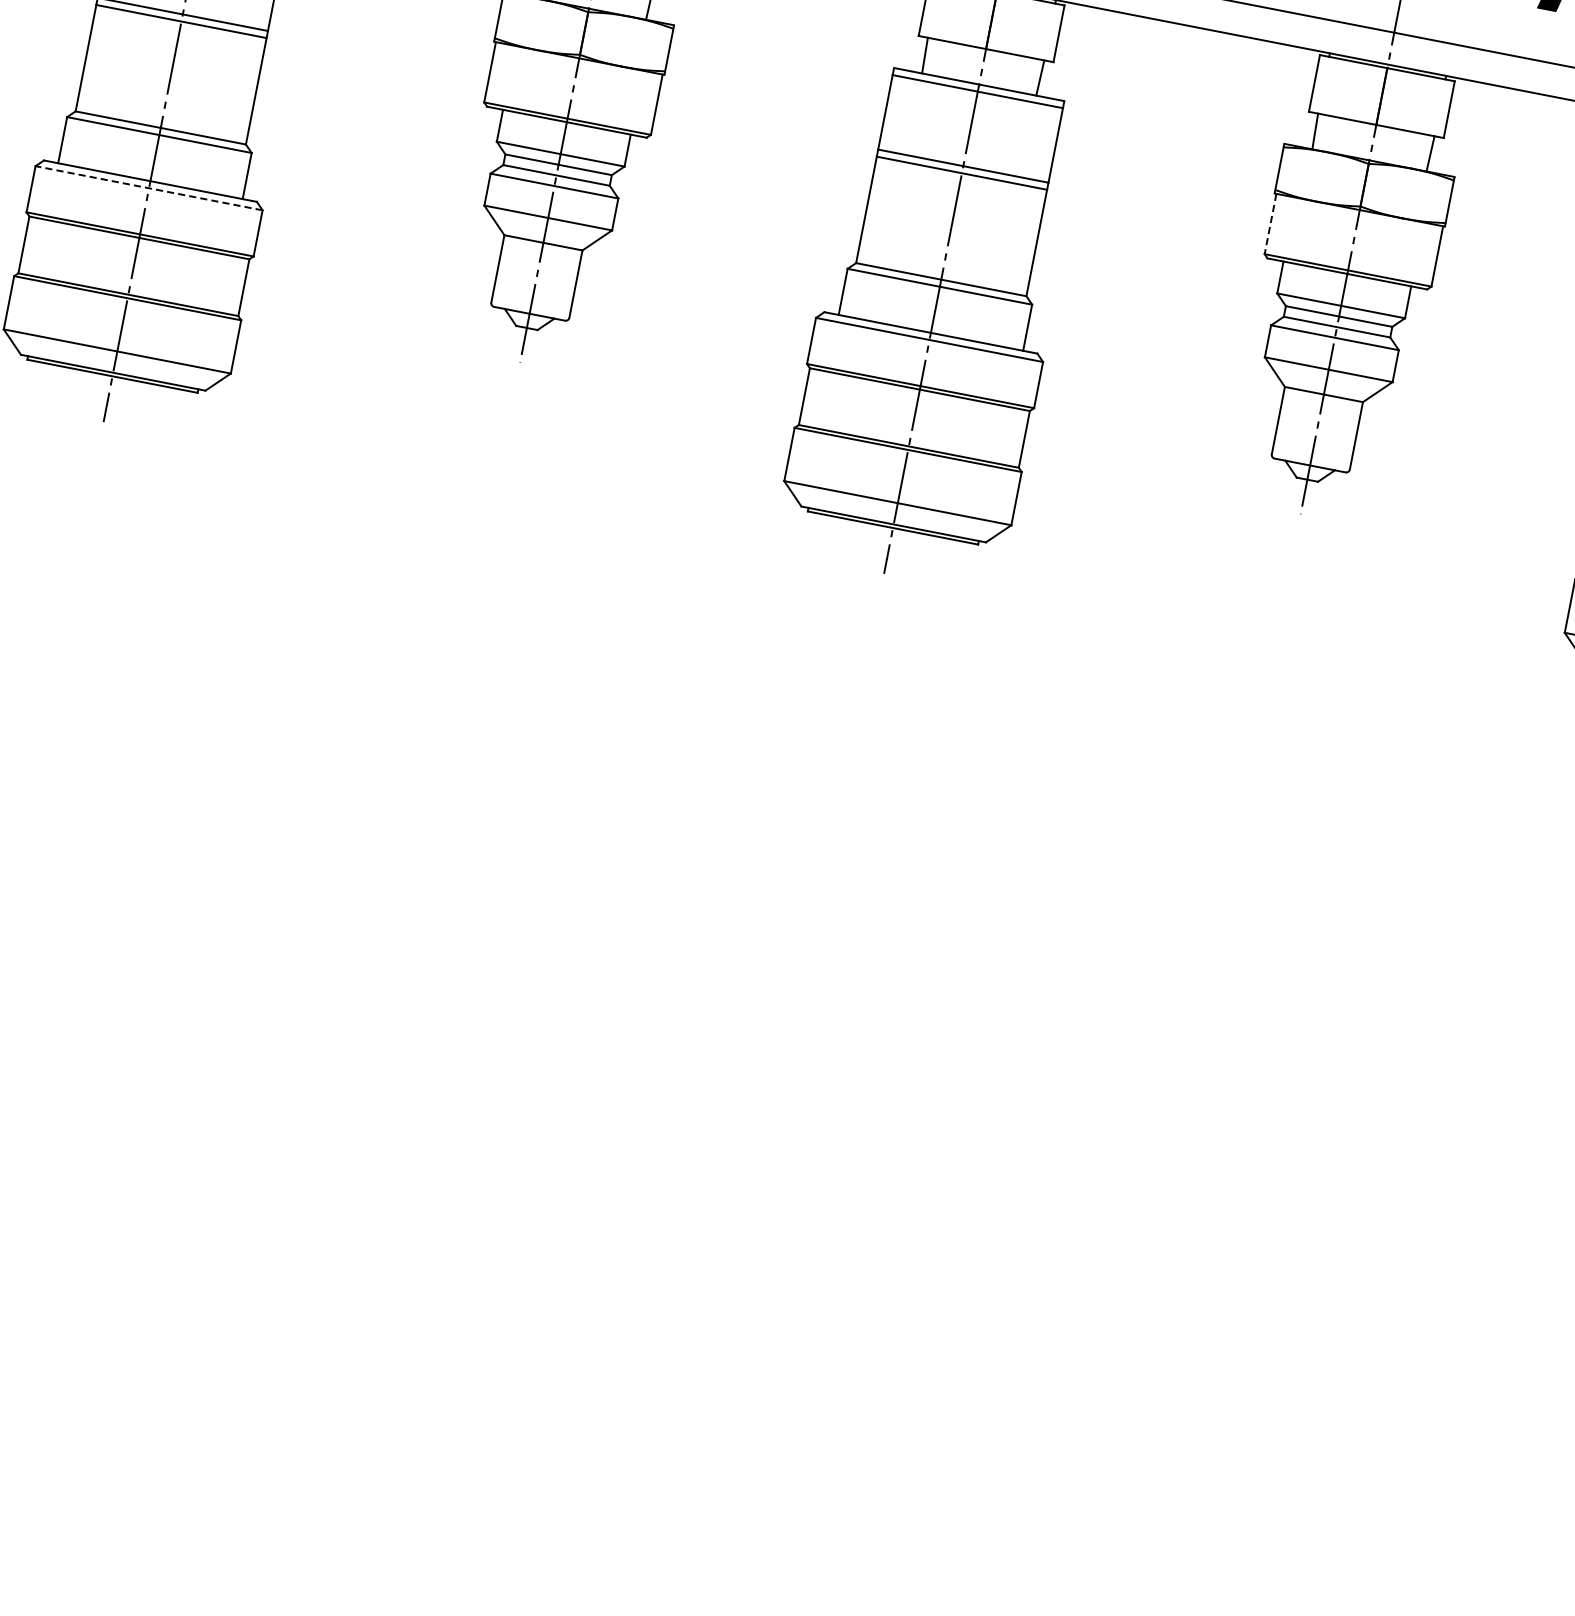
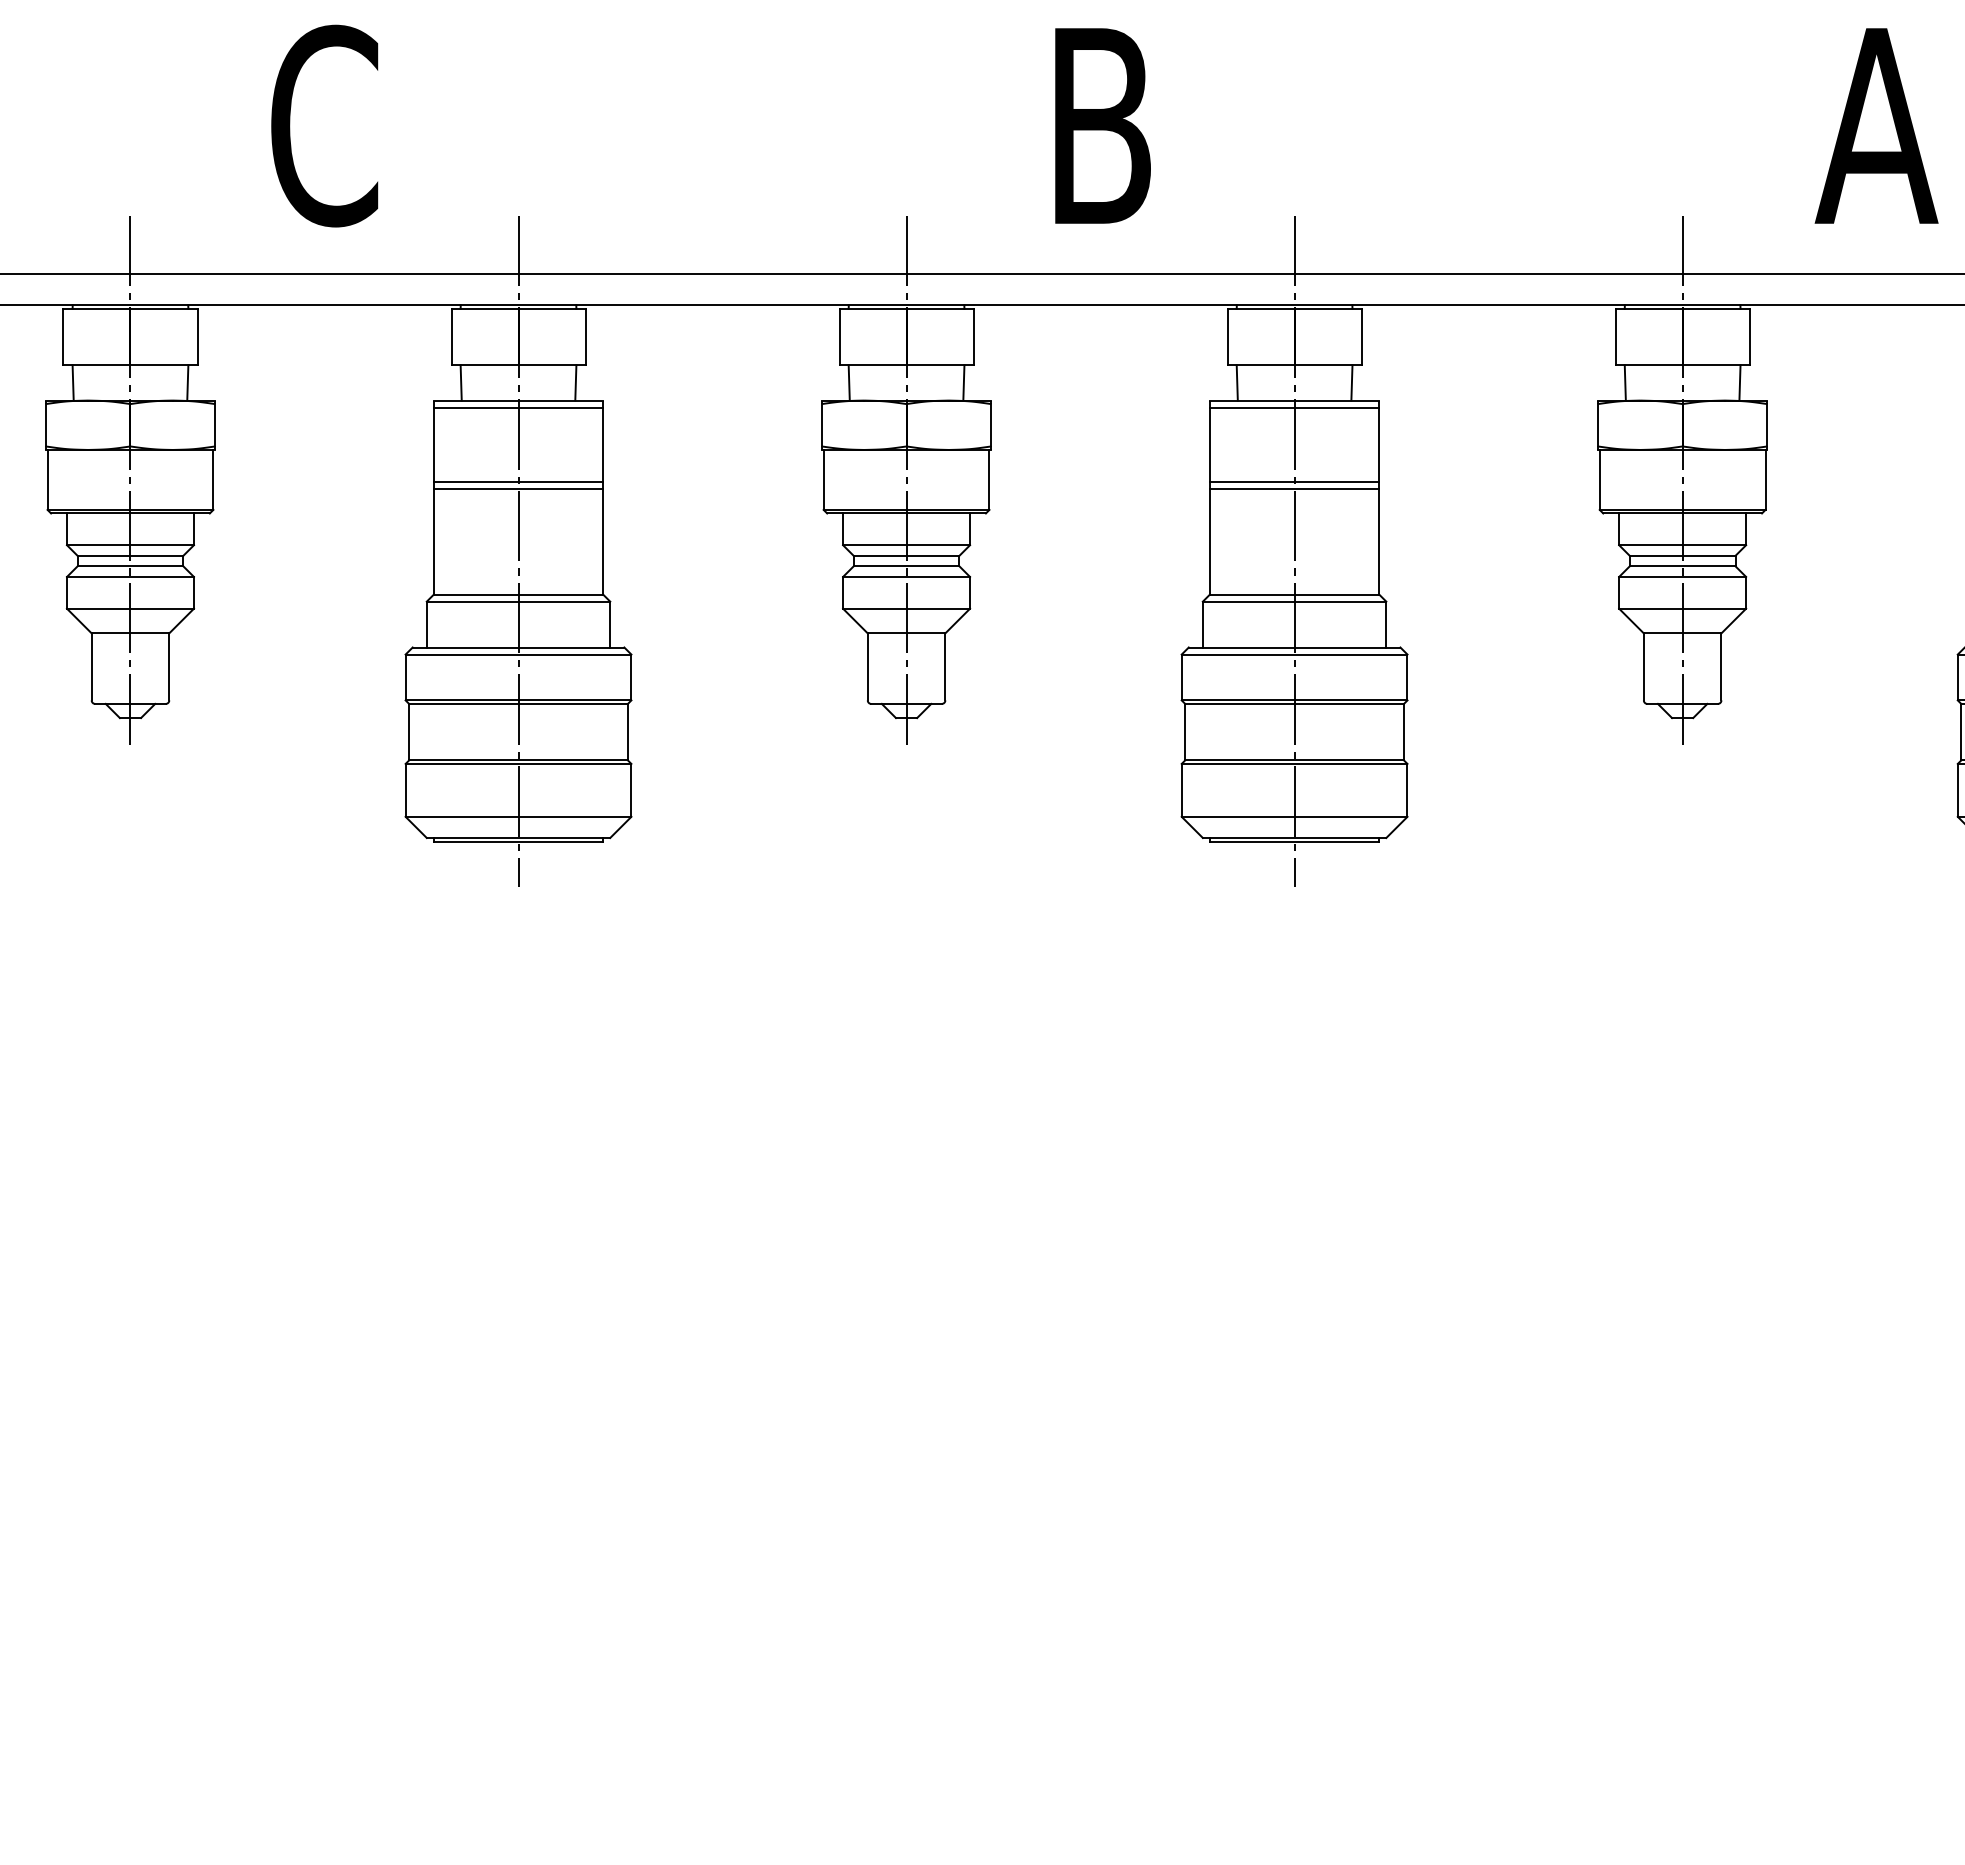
line: (149, 188) -> (518, 654), dashed -> solid
line: (1270, 223) -> (1599, 479), dashed -> solid

